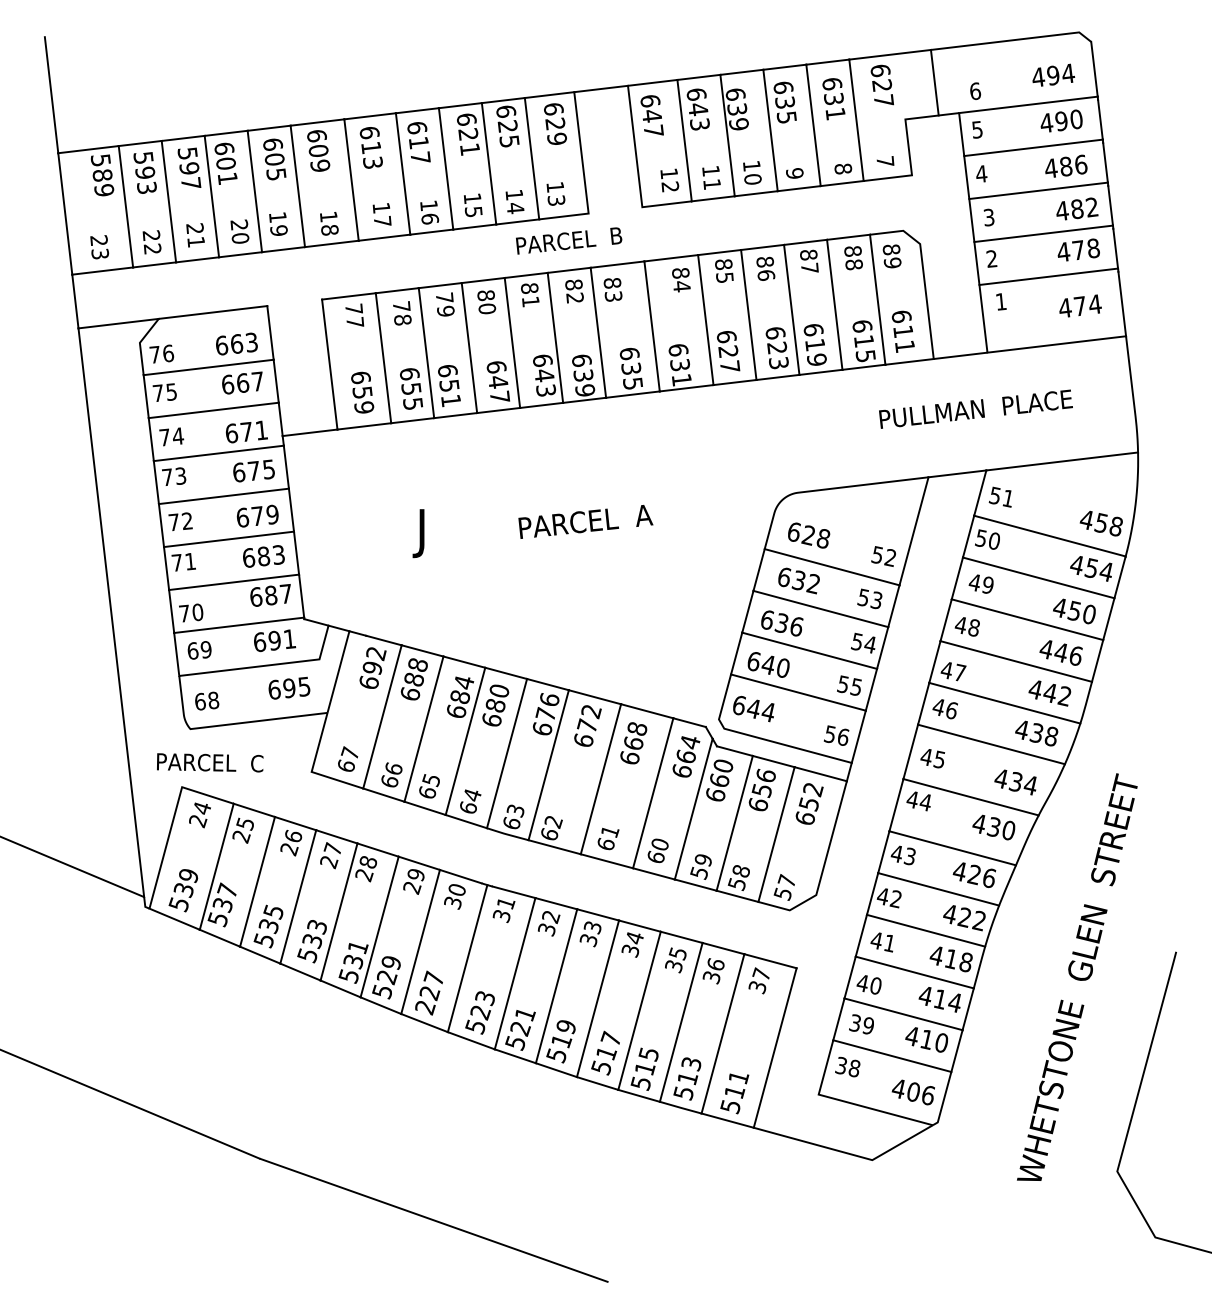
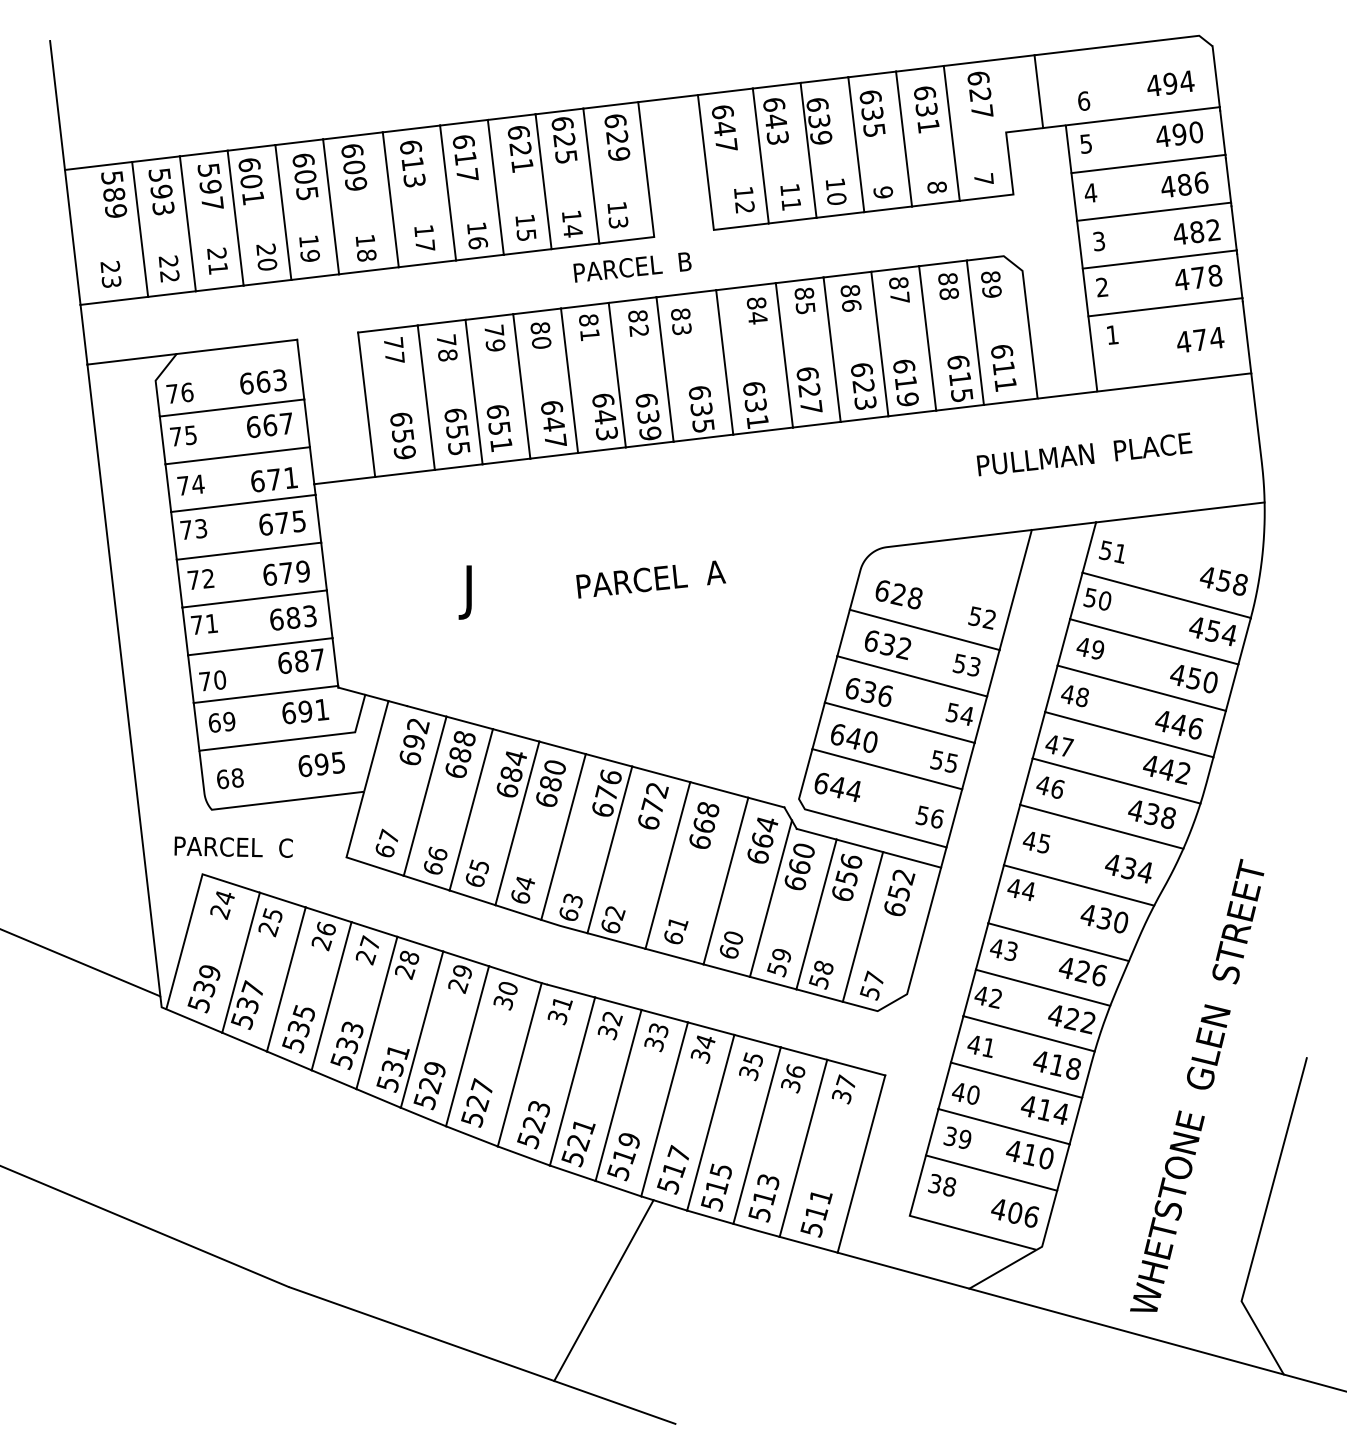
text: (425, 1007) -> (472, 1119), 227 -> 527
line: (542, 1161) -> (603, 1290), added
line: (1013, 1198) -> (1126, 1331), added

